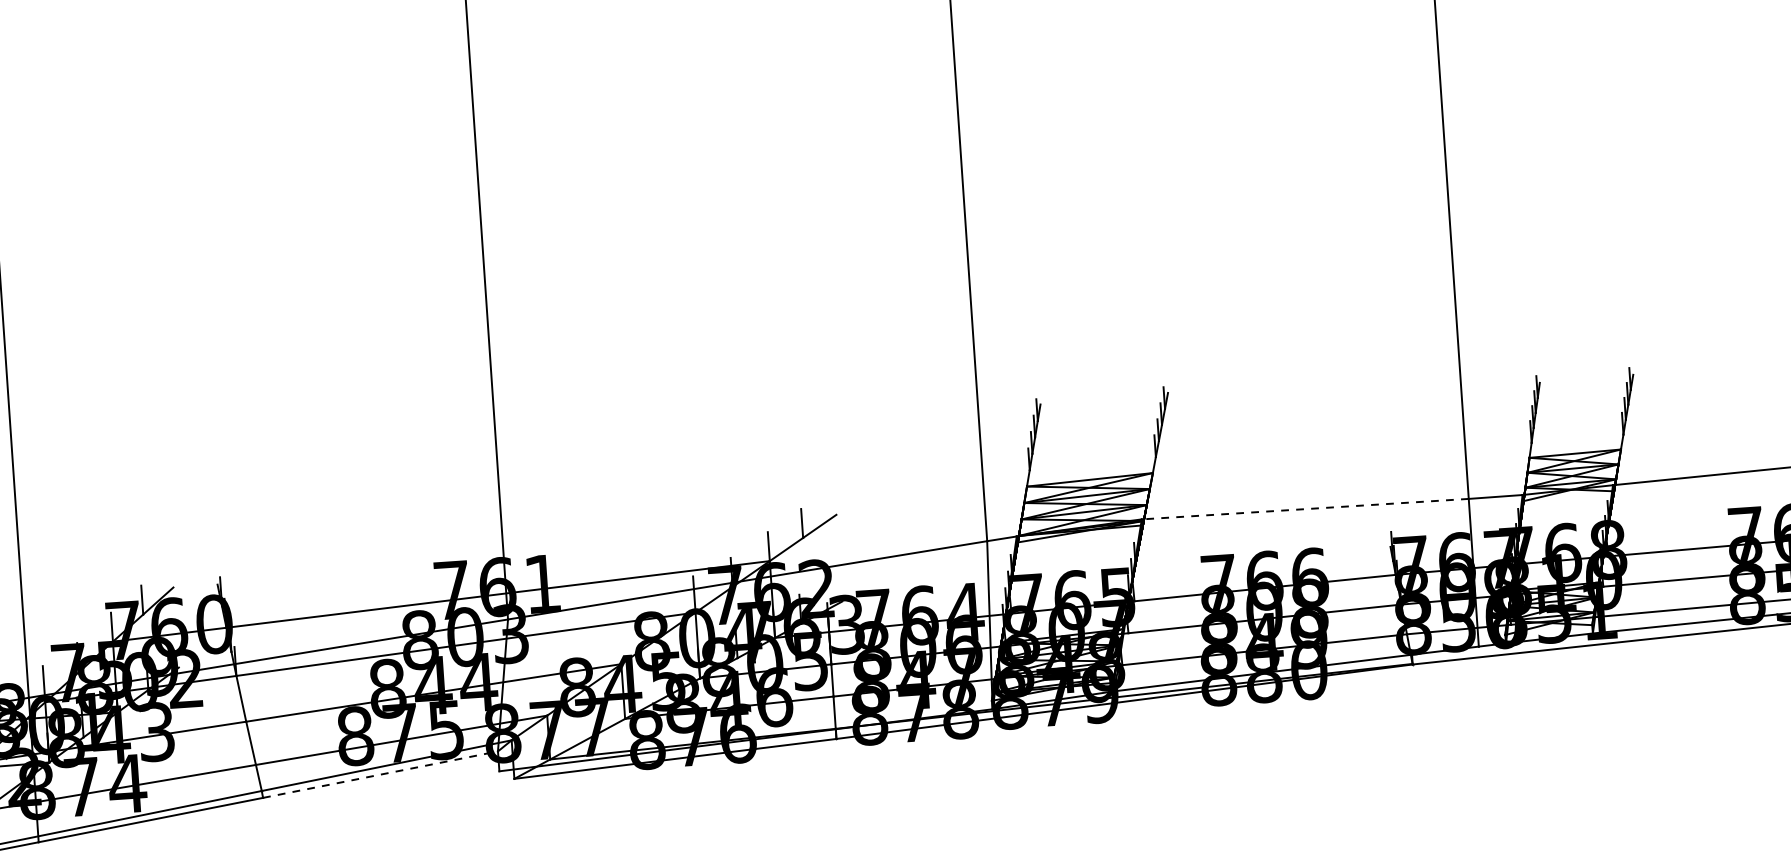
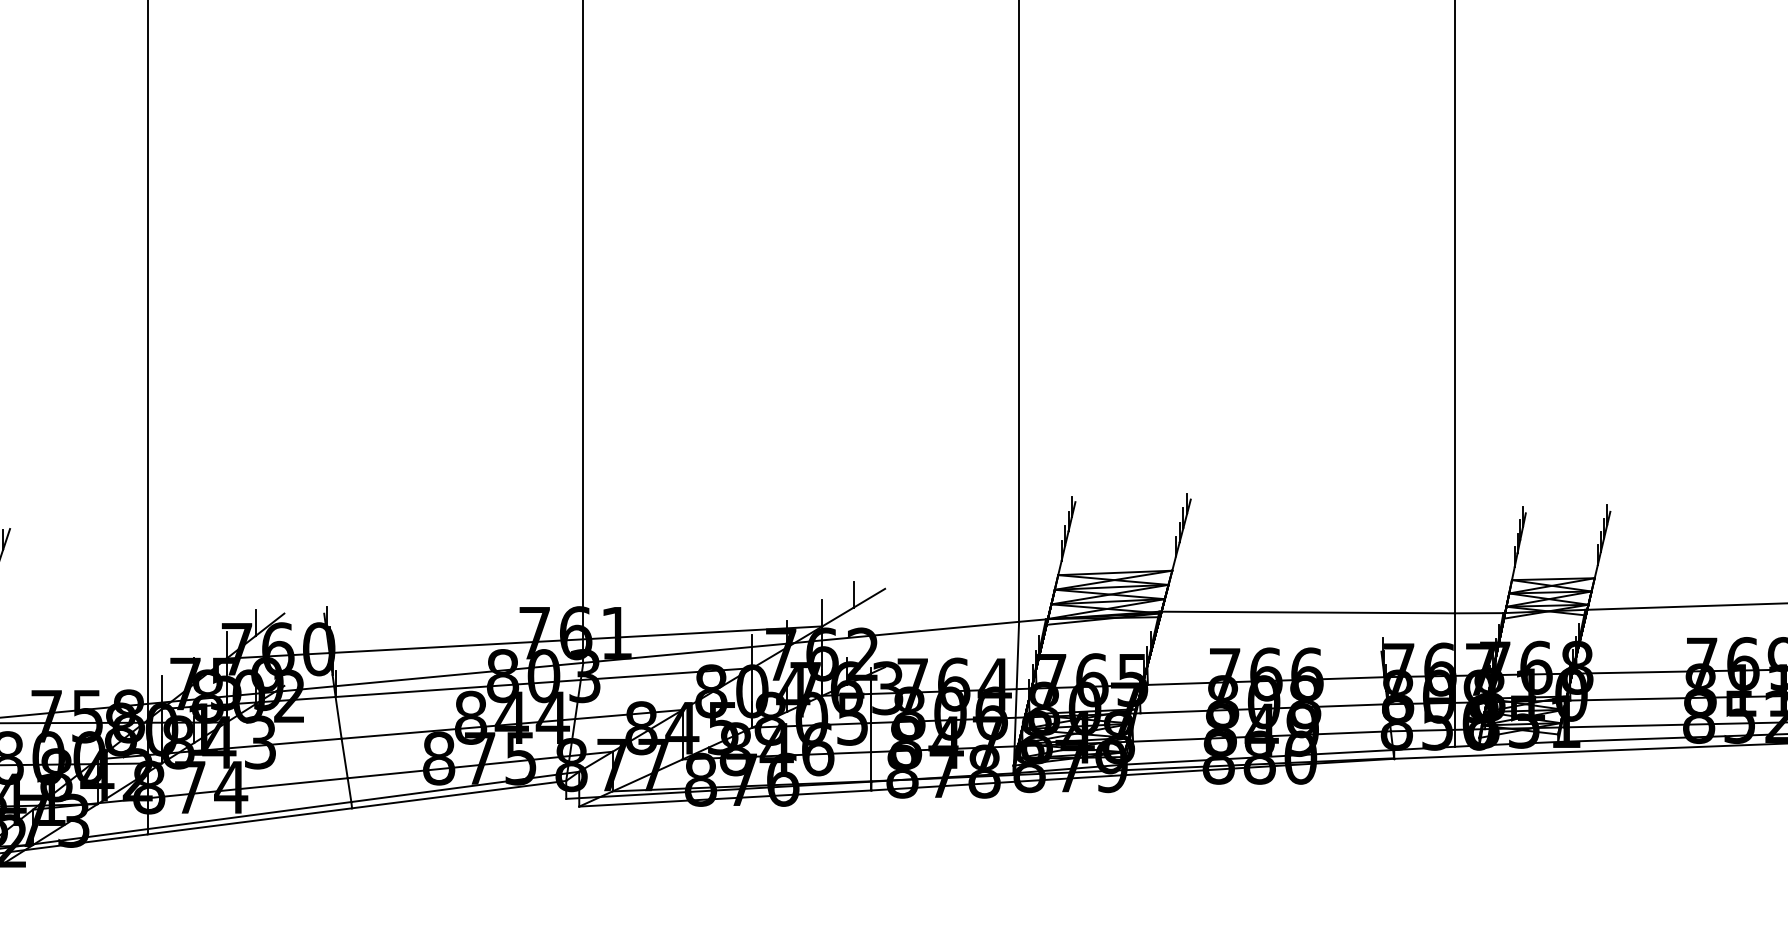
line: (1305, 509) -> (1307, 612), dashed -> solid
line: (380, 774) -> (459, 794), dashed -> solid

